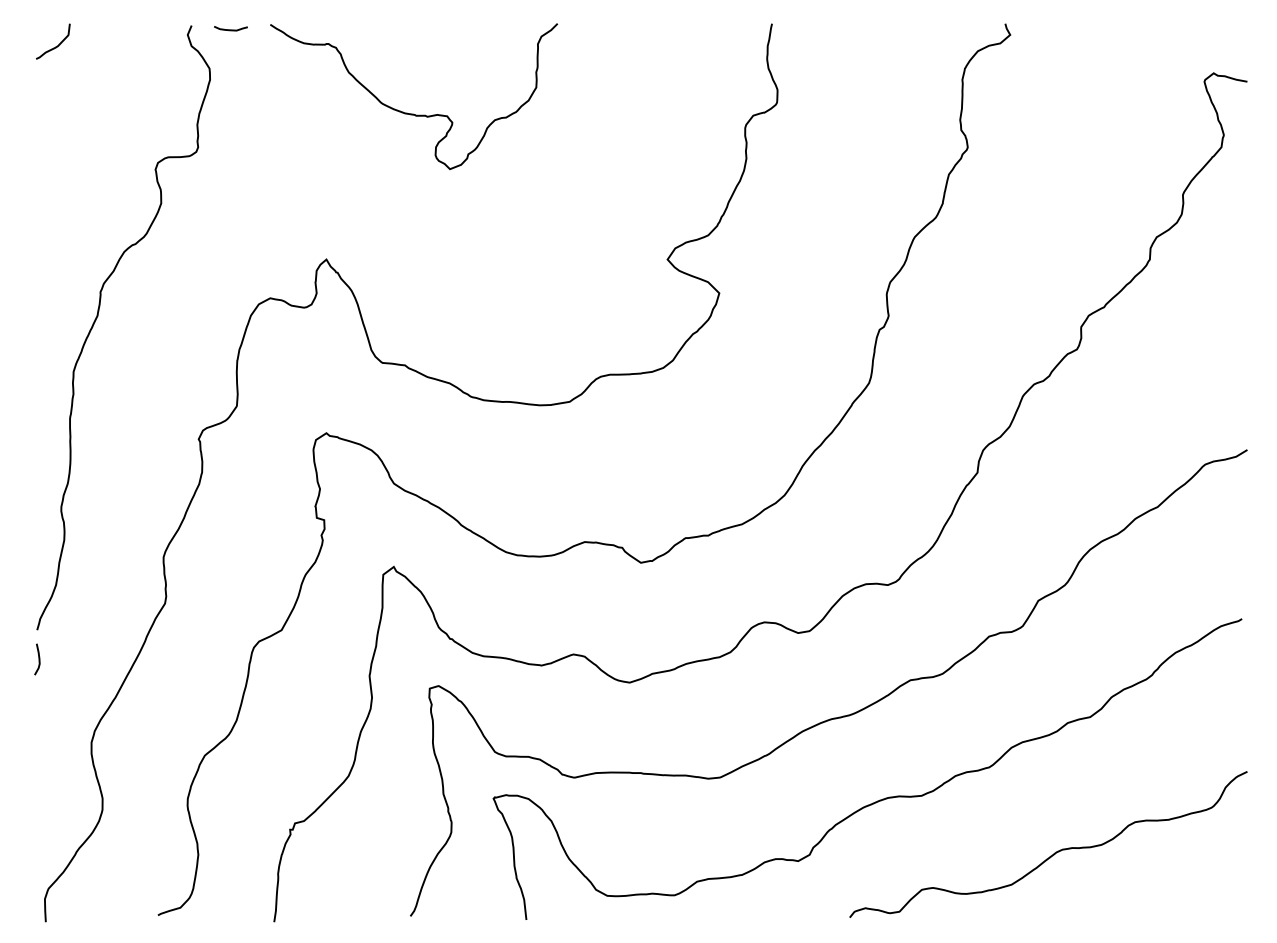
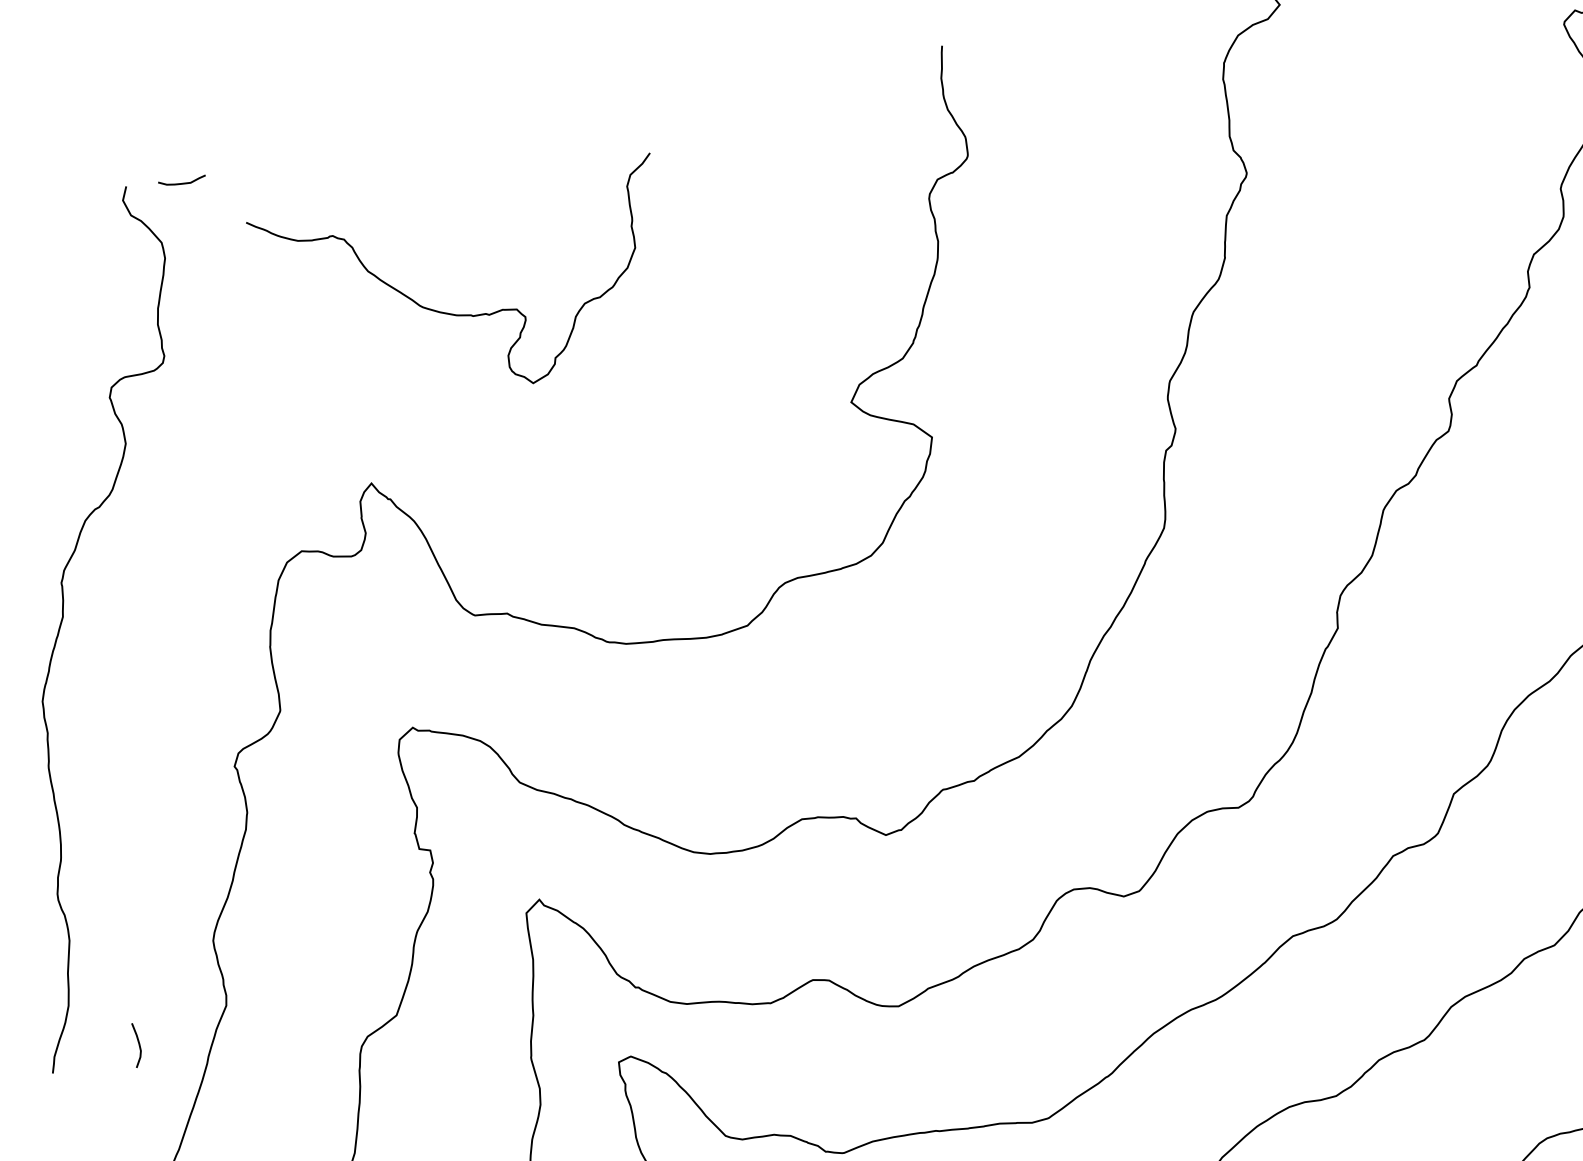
curve: (413, 113) -> (468, 313), moved
curve: (38, 659) -> (138, 1045), moved

